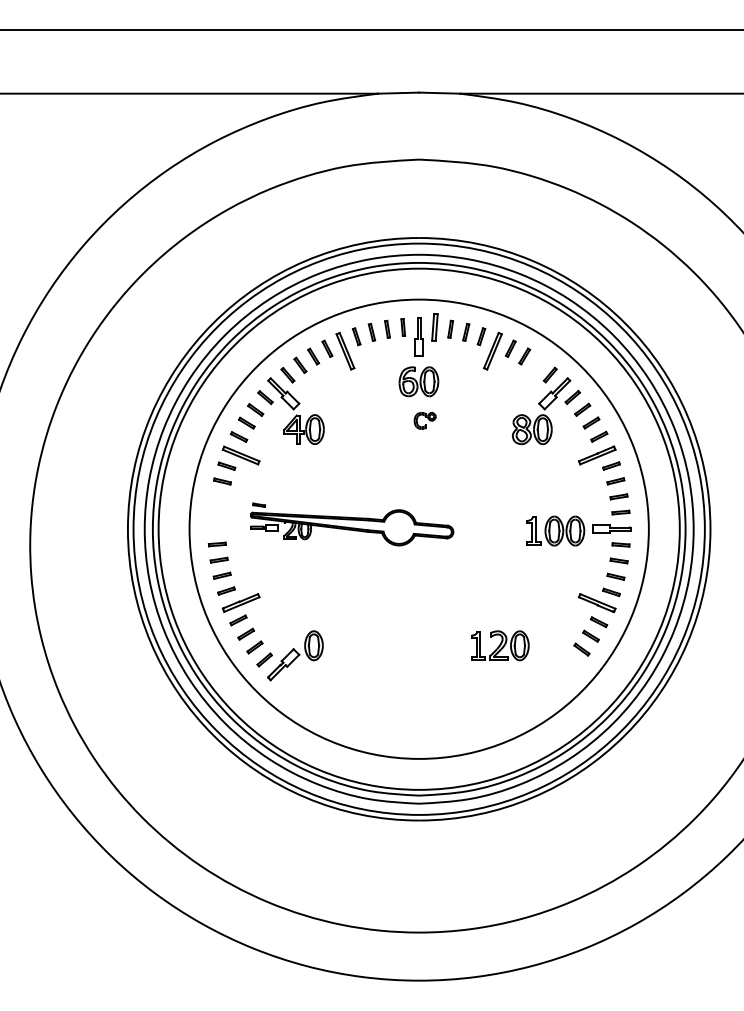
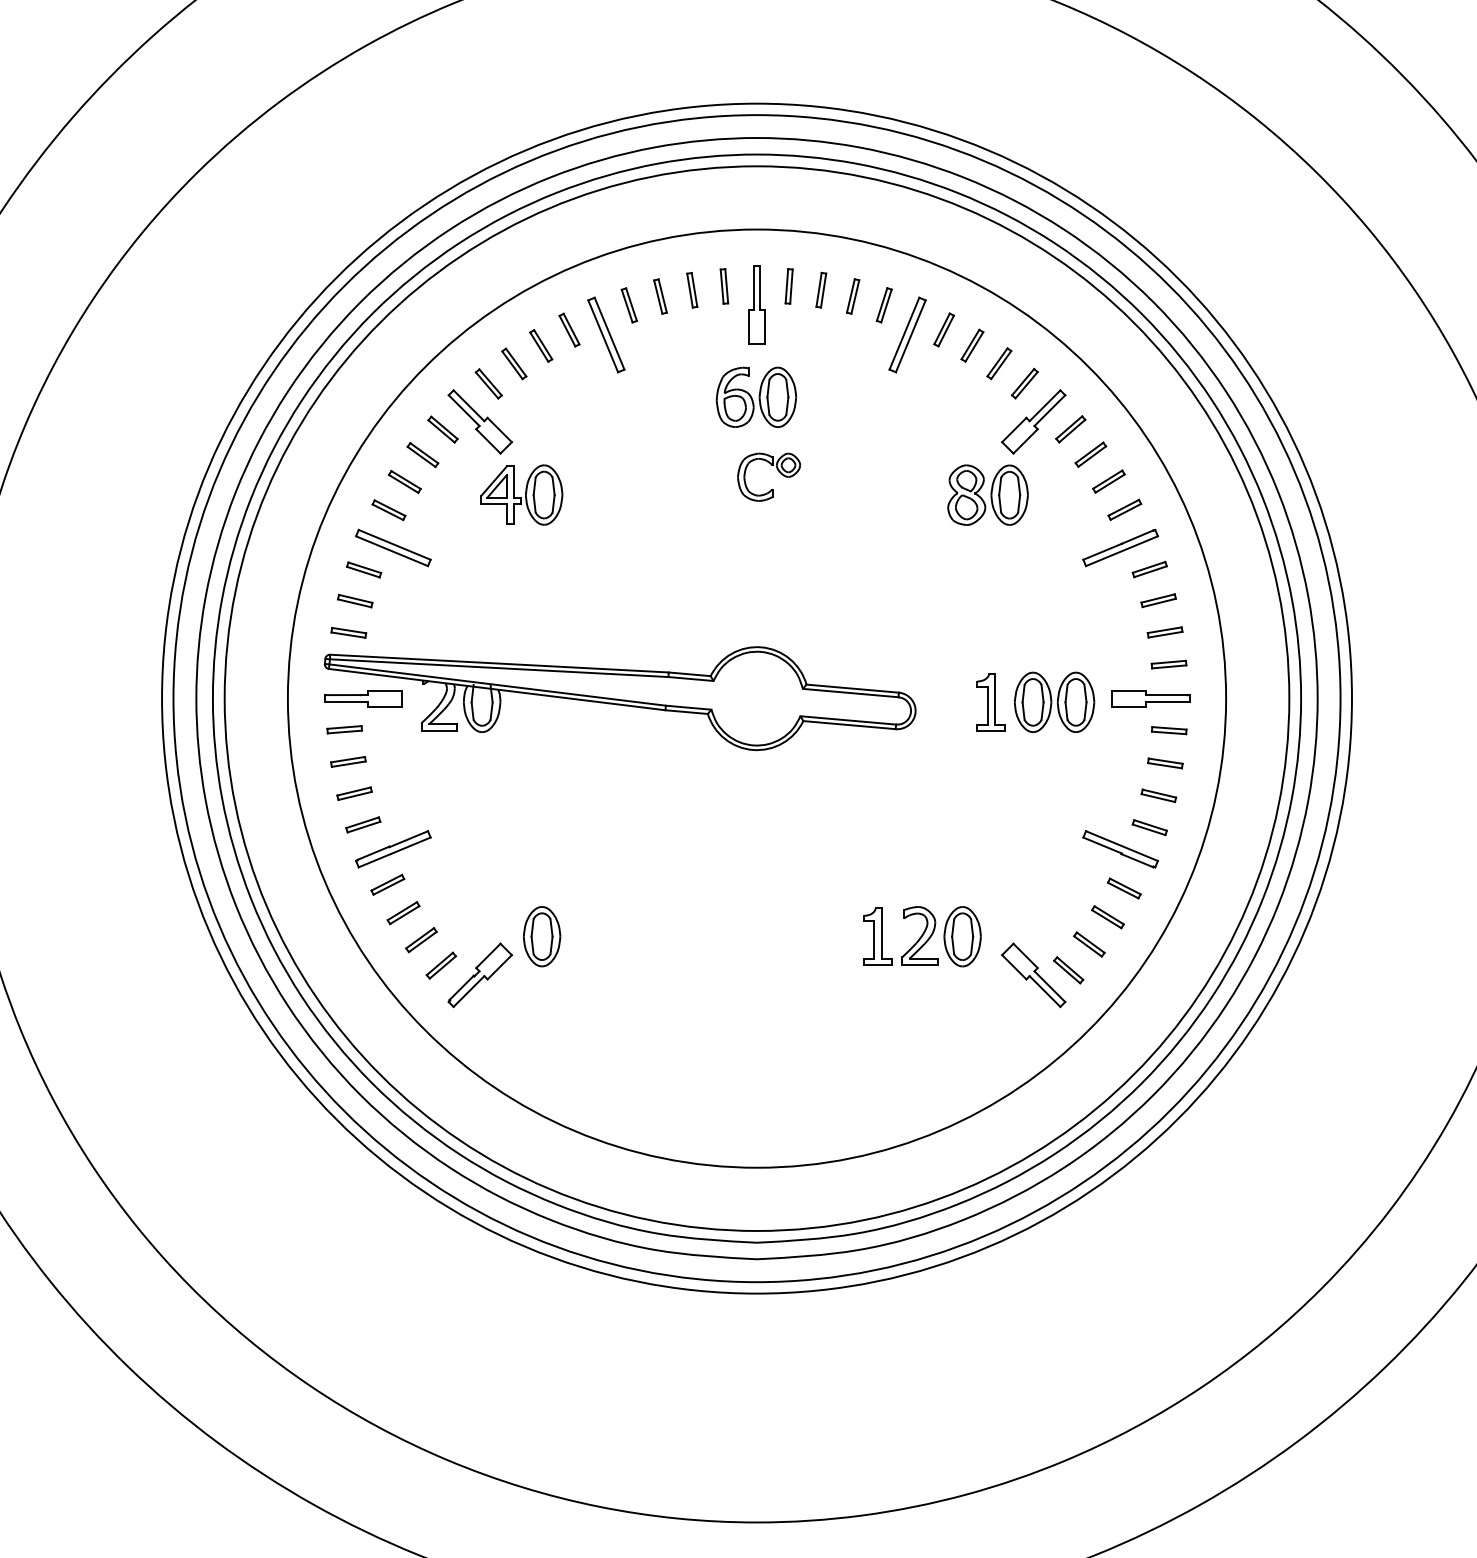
part: (434, 327) -> (788, 286), size x0.62
part: (537, 364) -> (998, 362), added
part: (425, 420) -> (769, 476), size x1.43
part: (351, 524) -> (618, 688), size x1.43
part: (558, 664) -> (1041, 974), added

